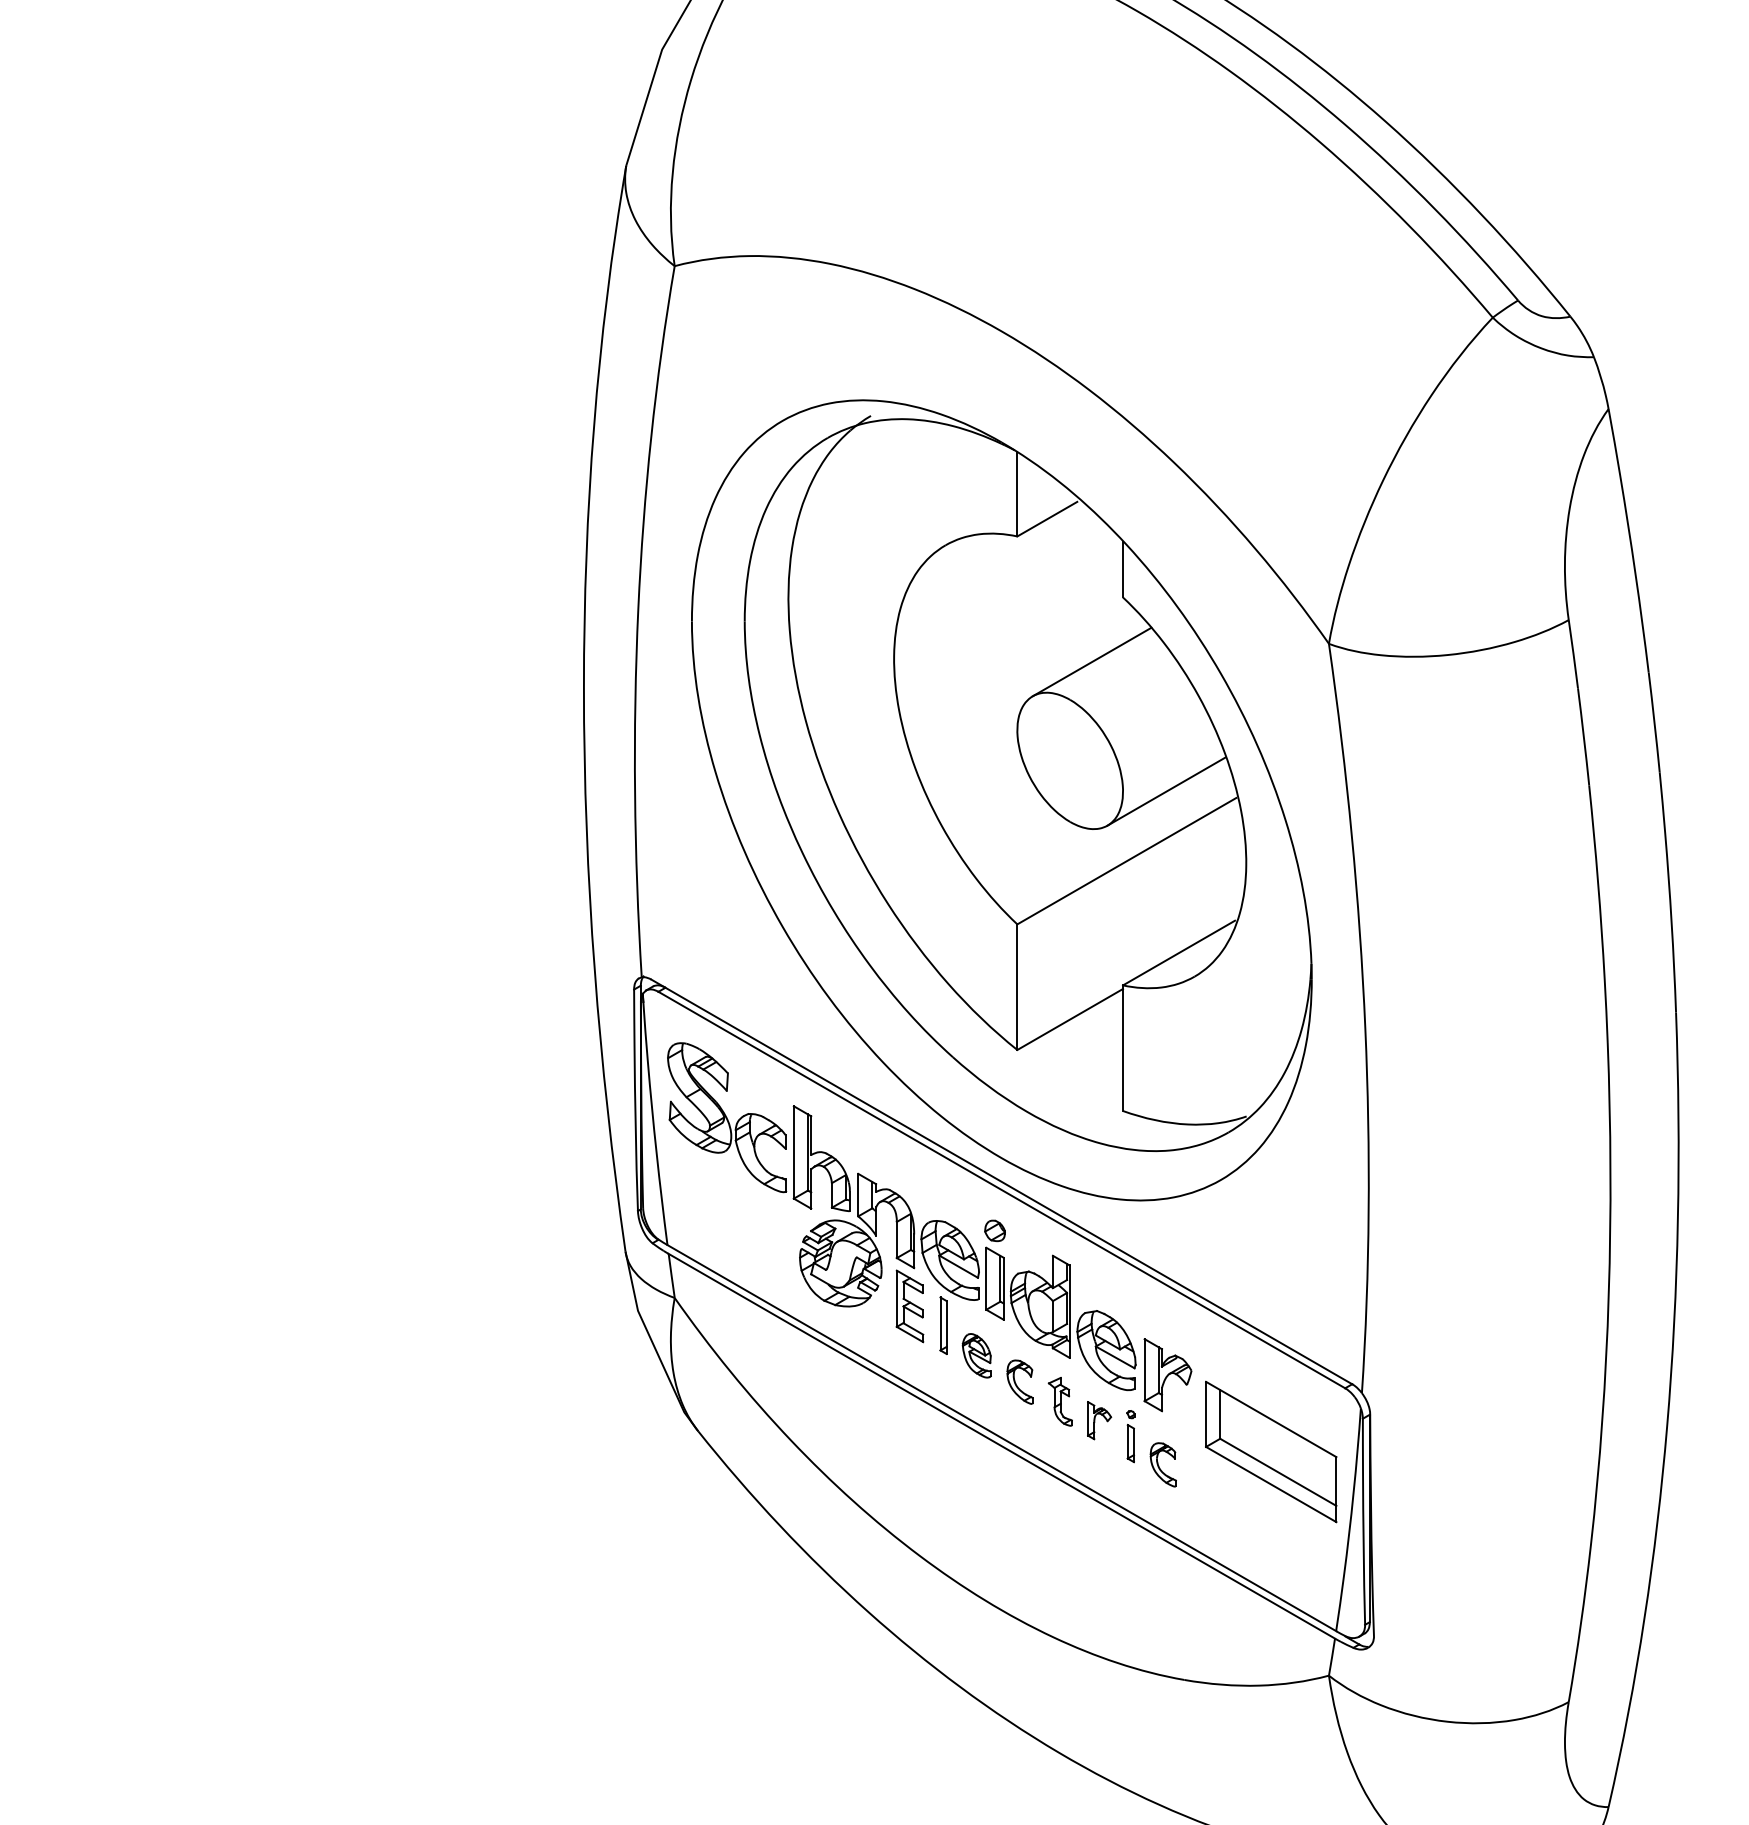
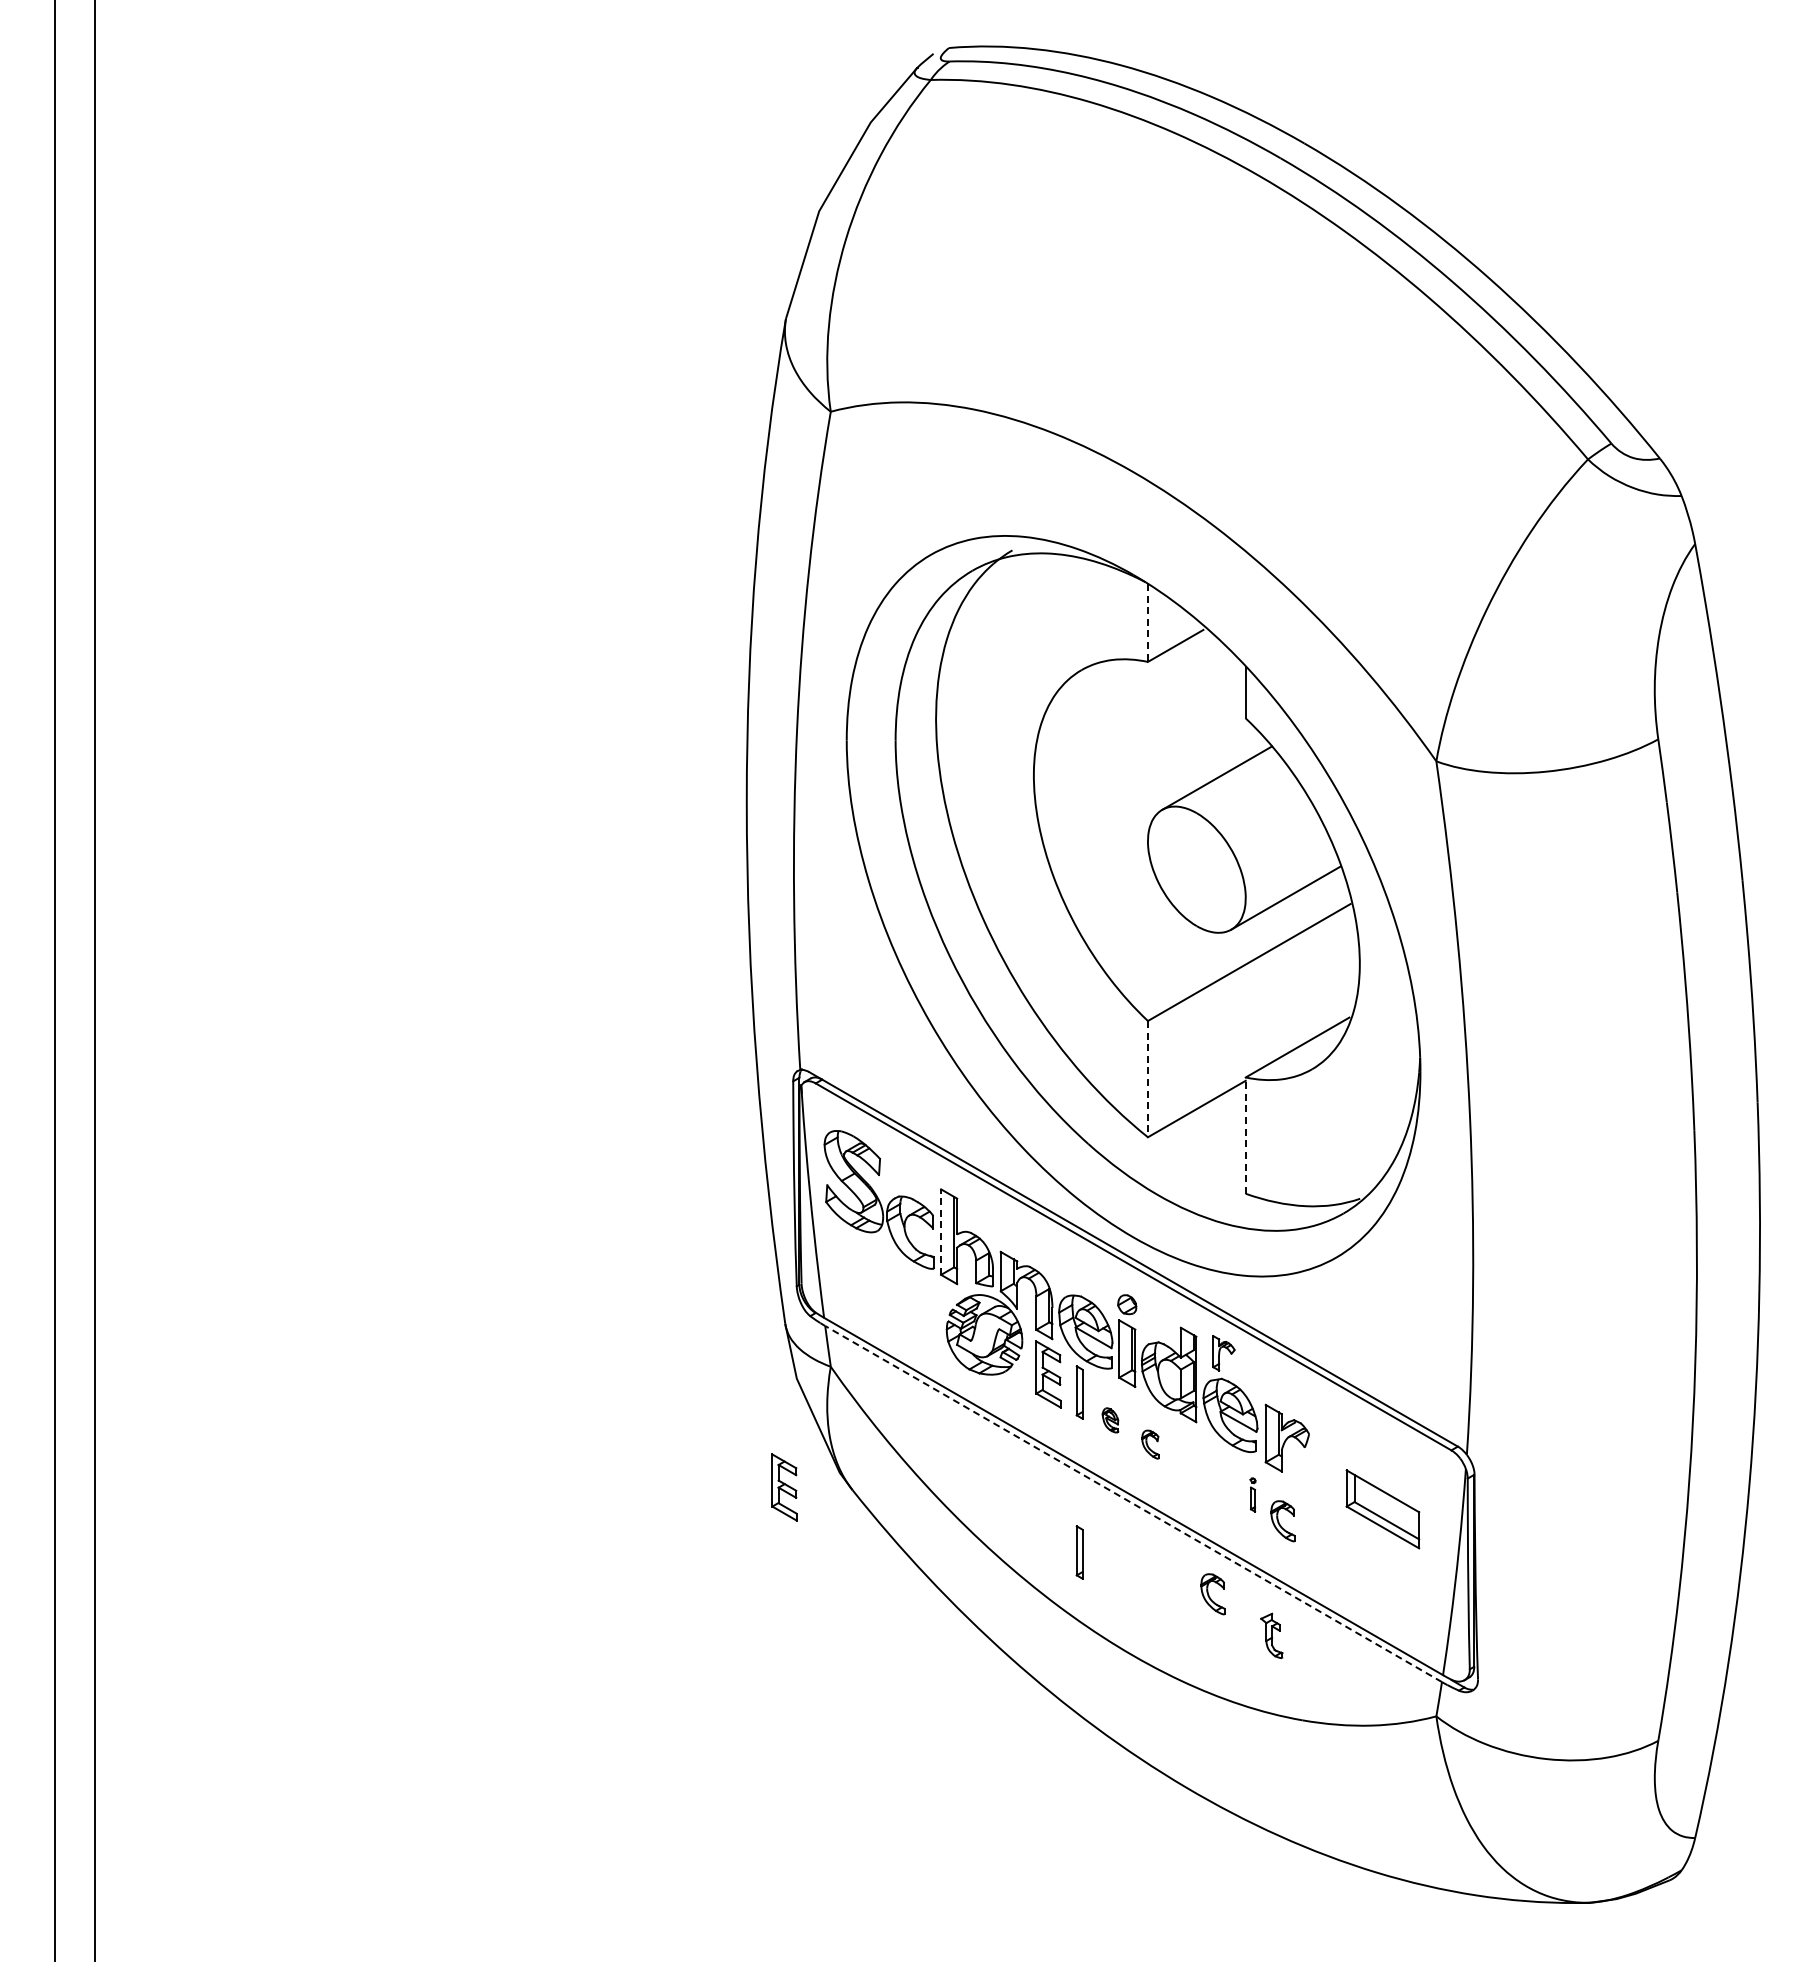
line: (1016, 493) -> (1147, 622), solid -> dashed
line: (1016, 987) -> (1147, 1079), solid -> dashed
line: (1122, 1048) -> (1245, 1135), solid -> dashed
line: (794, 1152) -> (941, 1232), solid -> dashed
part: (976, 1356) -> (1110, 1420), size x0.6
part: (1020, 1381) -> (1150, 1444), size x0.7
part: (1060, 1401) -> (1271, 1635), moved
part: (1098, 1420) -> (1223, 1353), moved
part: (624, 1428) -> (784, 1487), added
part: (1130, 1435) -> (1252, 1494), size x0.7
line: (1001, 1445) -> (1133, 1503), solid -> dashed
part: (1270, 1452) -> (1382, 1509), size x0.6
part: (943, 1498) -> (1079, 1552), added
part: (1087, 1543) -> (1212, 1594), added

